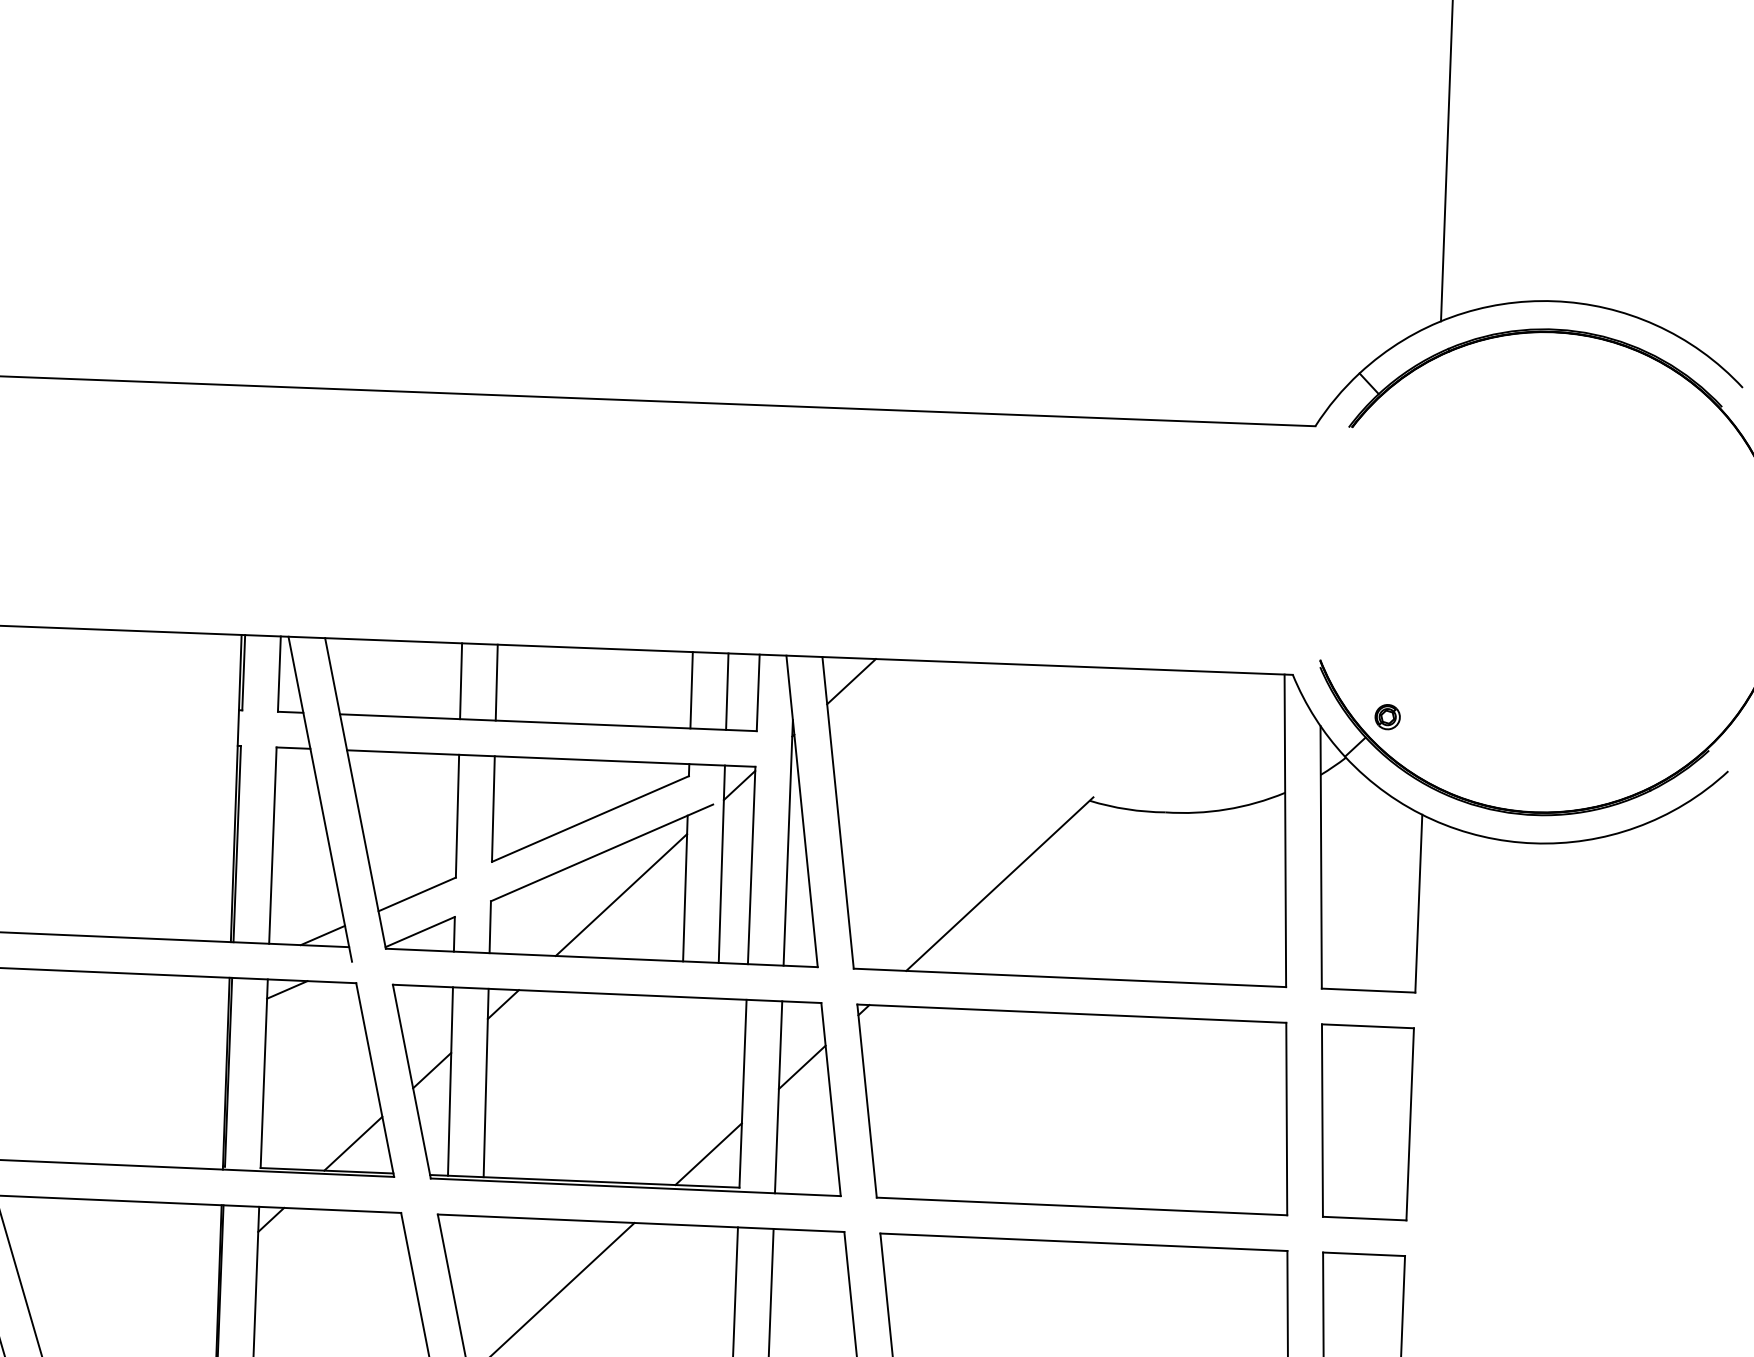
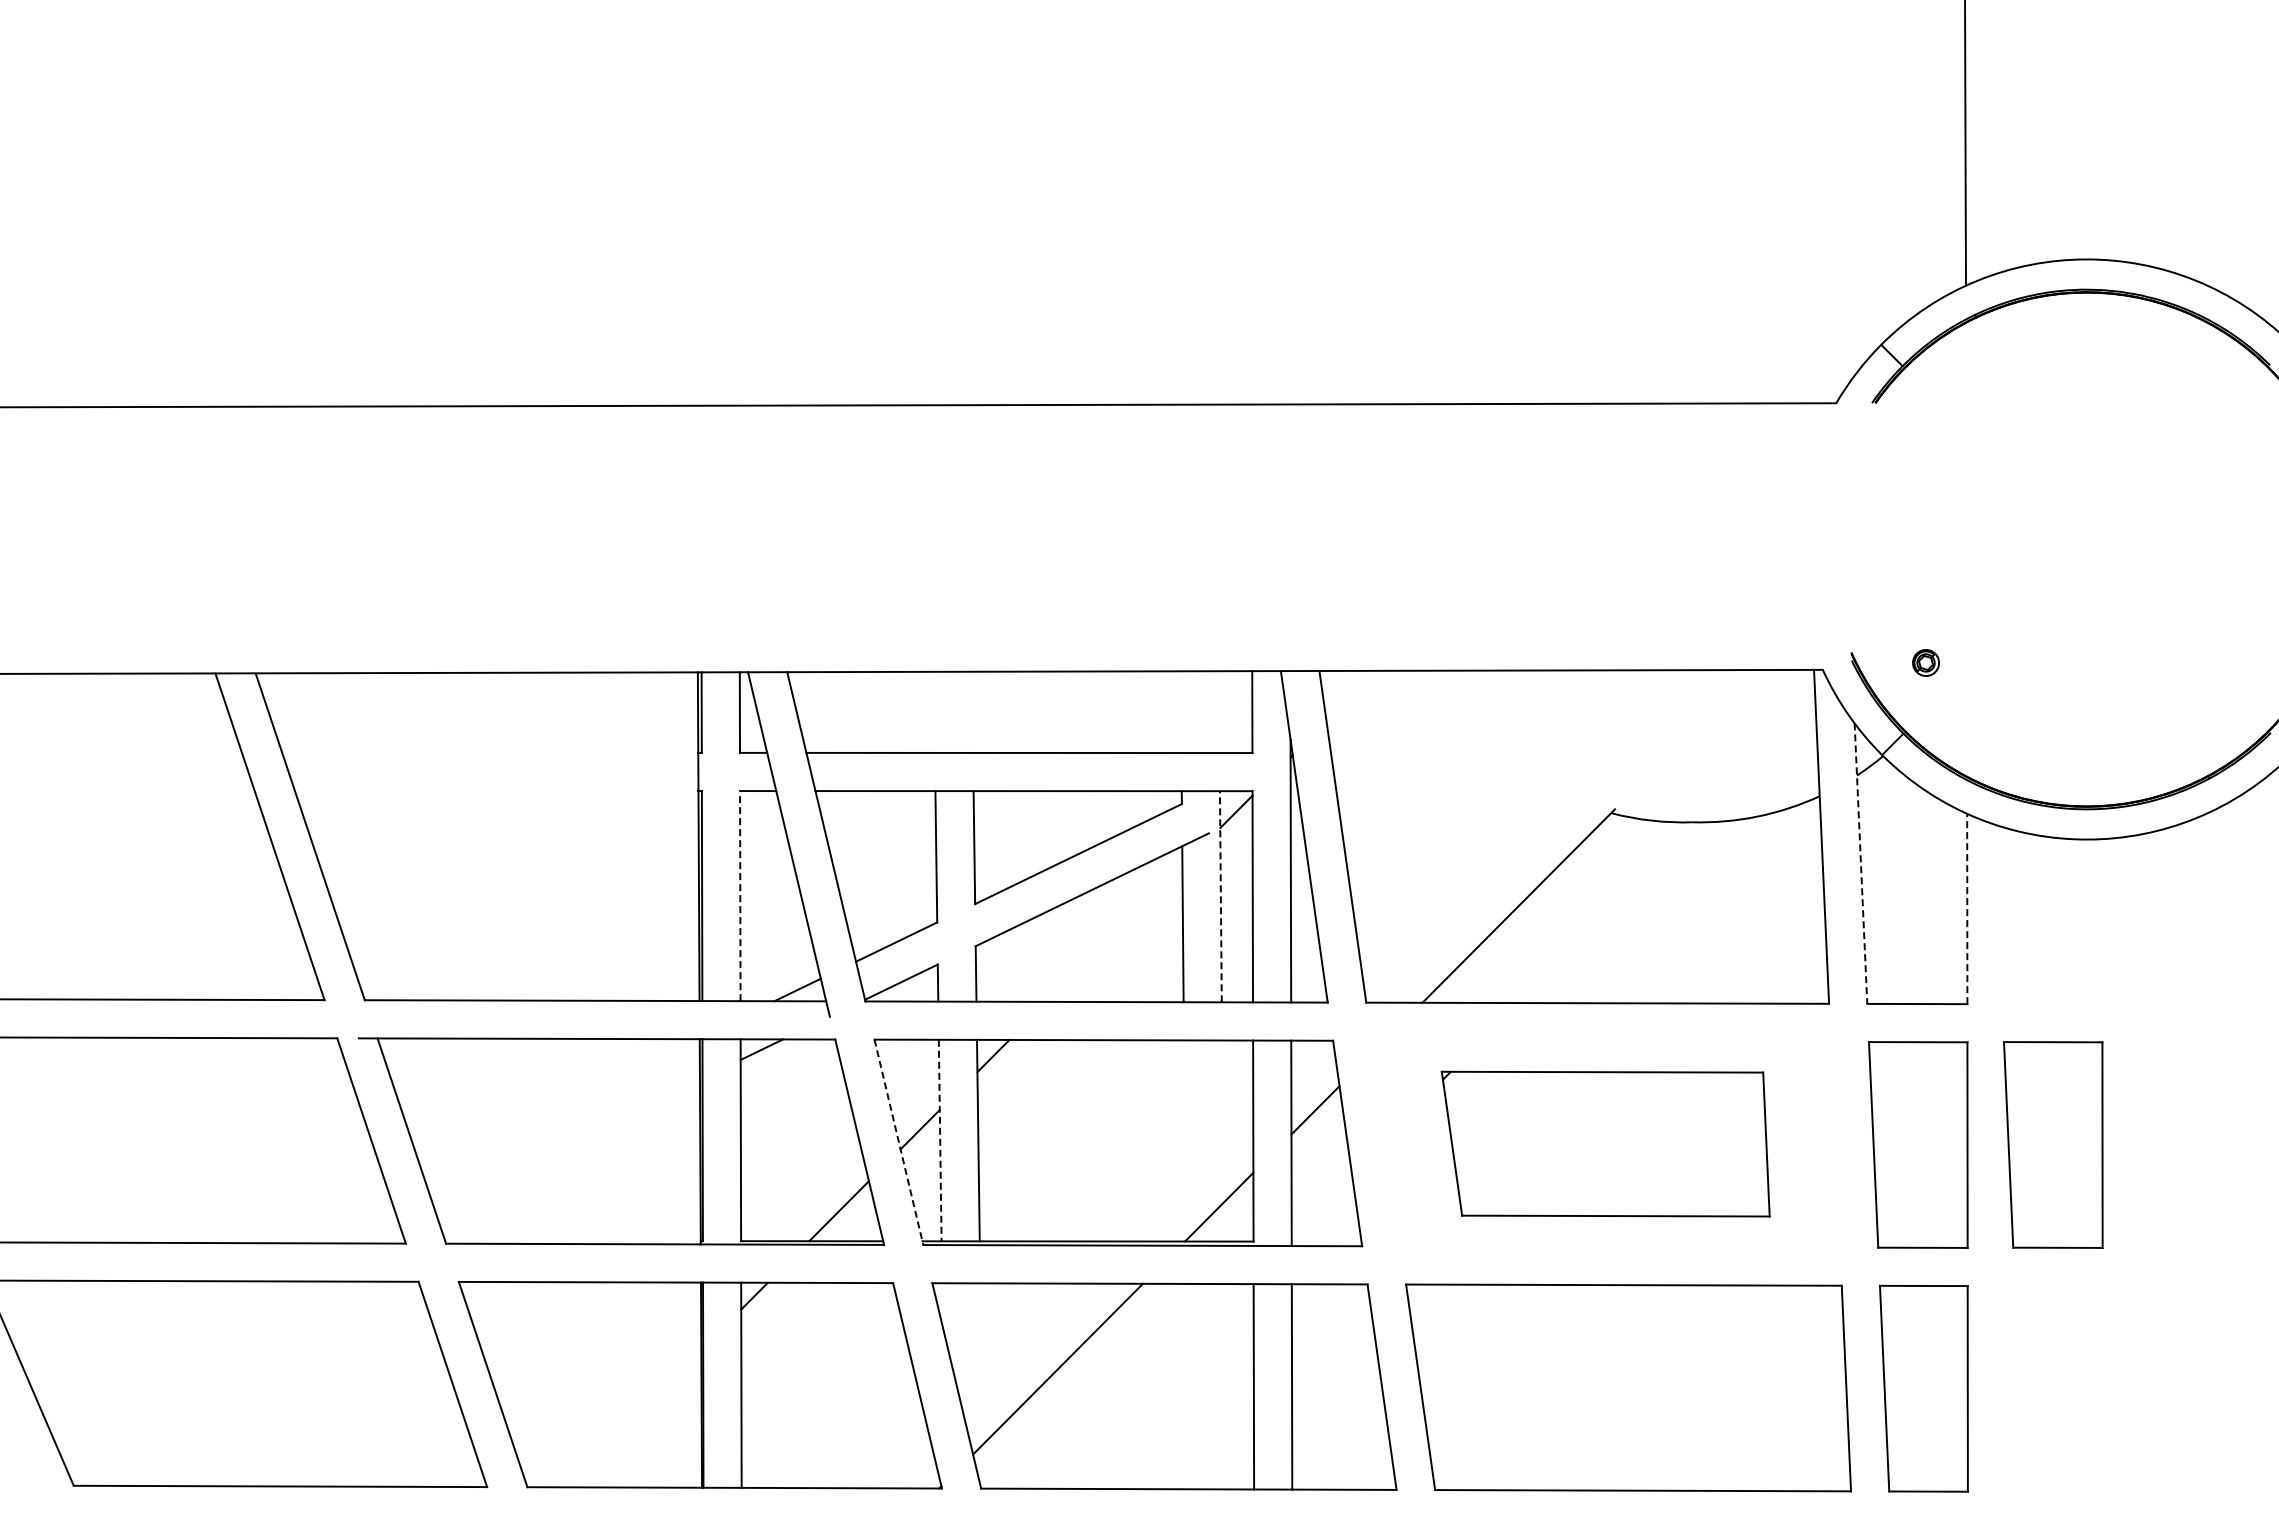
line: (460, 680) -> (933, 711), removed
line: (496, 681) -> (972, 711), removed
line: (851, 681) -> (1351, 695), removed
line: (691, 690) -> (1180, 712), removed
line: (726, 692) -> (1218, 712), removed
part: (1387, 716) -> (1925, 662), moved
line: (273, 845) -> (740, 895), solid -> dashed
line: (1320, 858) -> (1860, 864), solid -> dashed
line: (721, 864) -> (1220, 896), solid -> dashed
line: (621, 894) -> (1114, 933), removed
line: (1419, 903) -> (1967, 908), solid -> dashed
line: (411, 1081) -> (898, 1142), solid -> dashed
line: (450, 1081) -> (940, 1140), solid -> dashed
part: (1071, 1109) -> (1605, 1143), size x0.7
part: (1490, 1126) -> (2053, 1144), added

